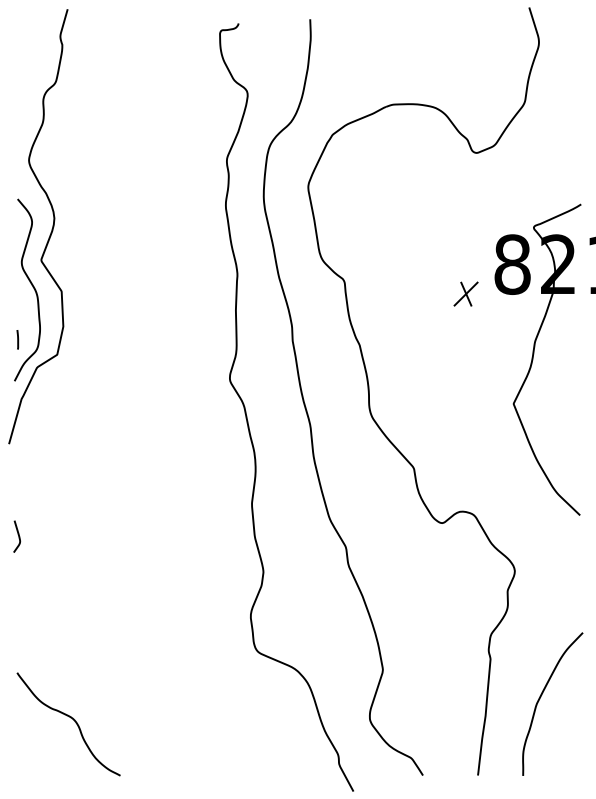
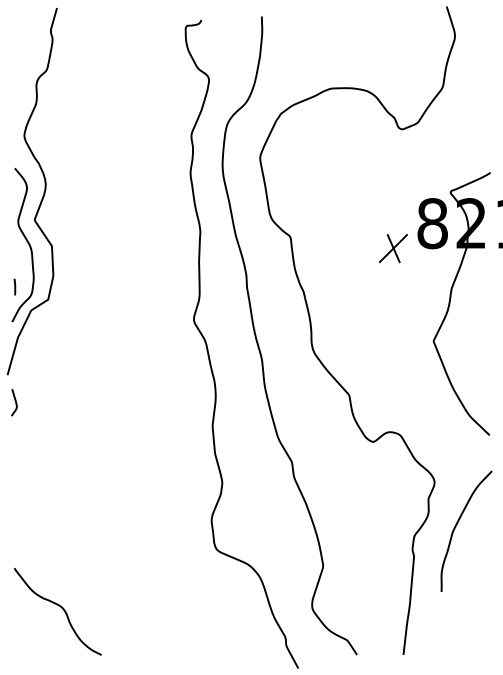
part: (465, 293) -> (392, 248), size x1.4
curve: (18, 536) -> (15, 402), moved
curve: (541, 697) -> (457, 525), moved

